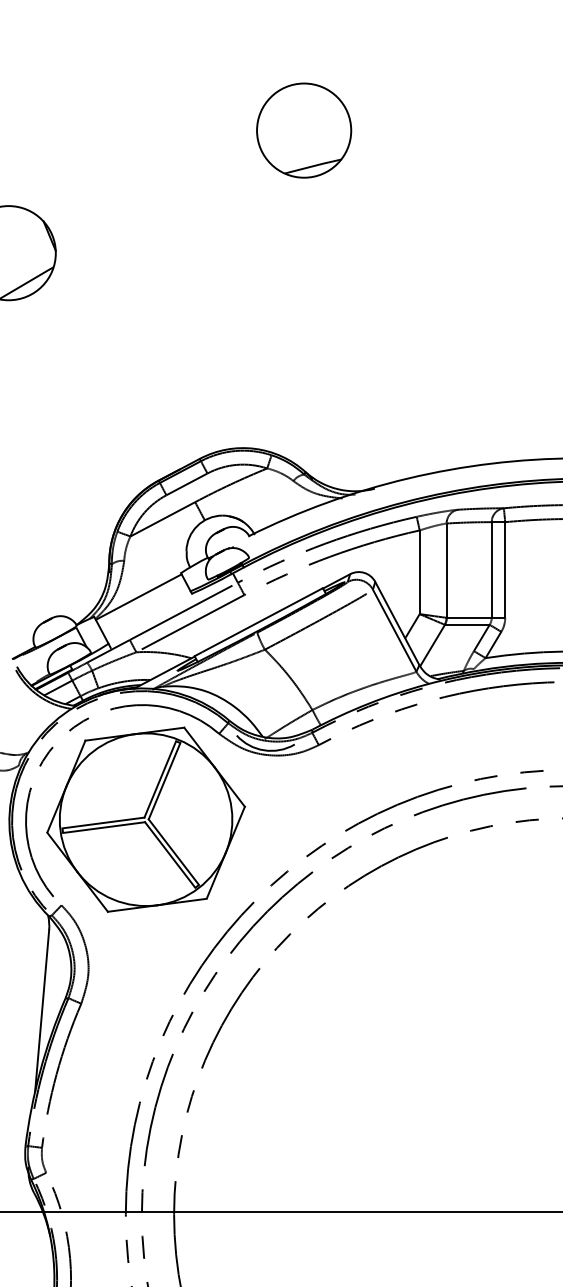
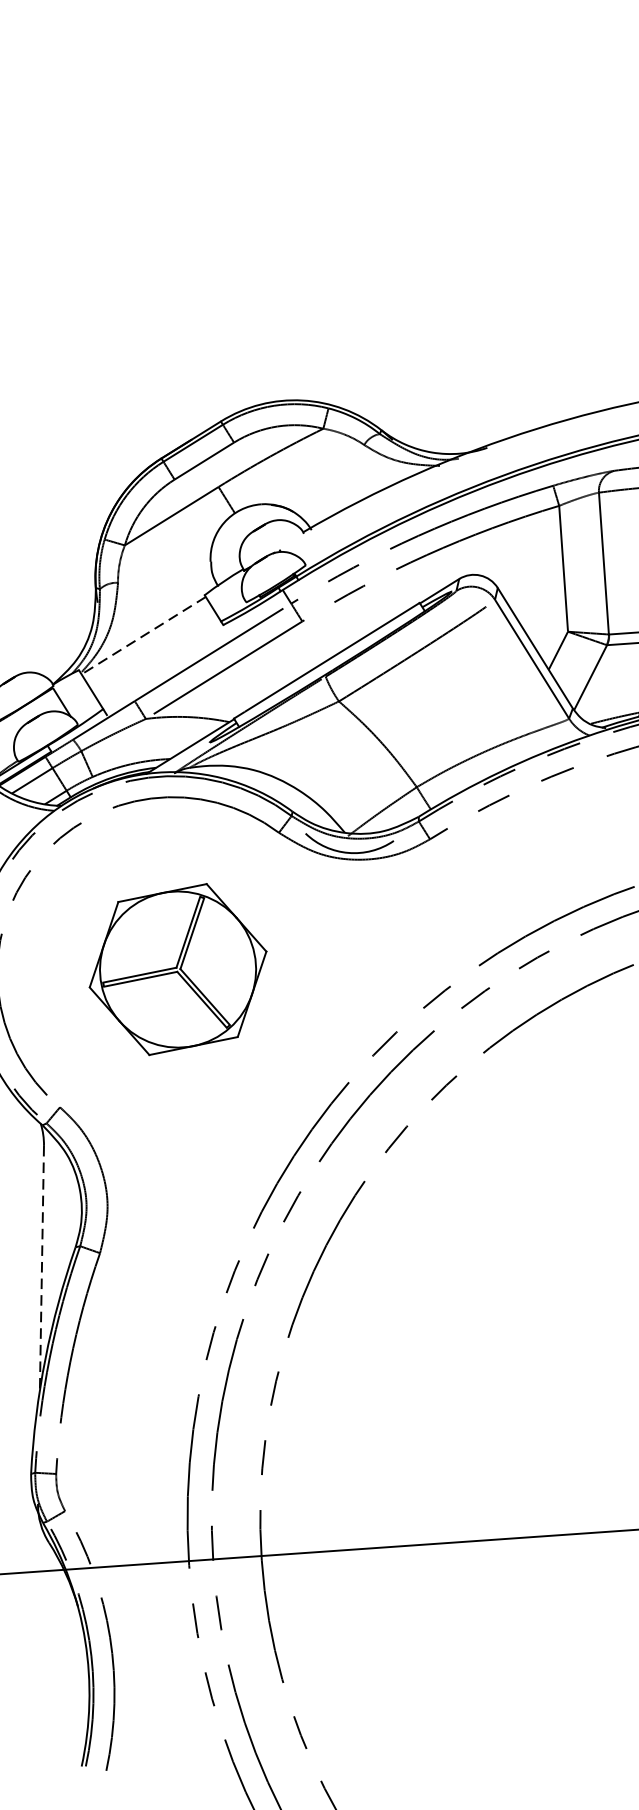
line: (138, 597) -> (143, 636), solid -> dashed
part: (145, 819) -> (177, 969), size x0.6
line: (42, 1011) -> (42, 1268), solid -> dashed

